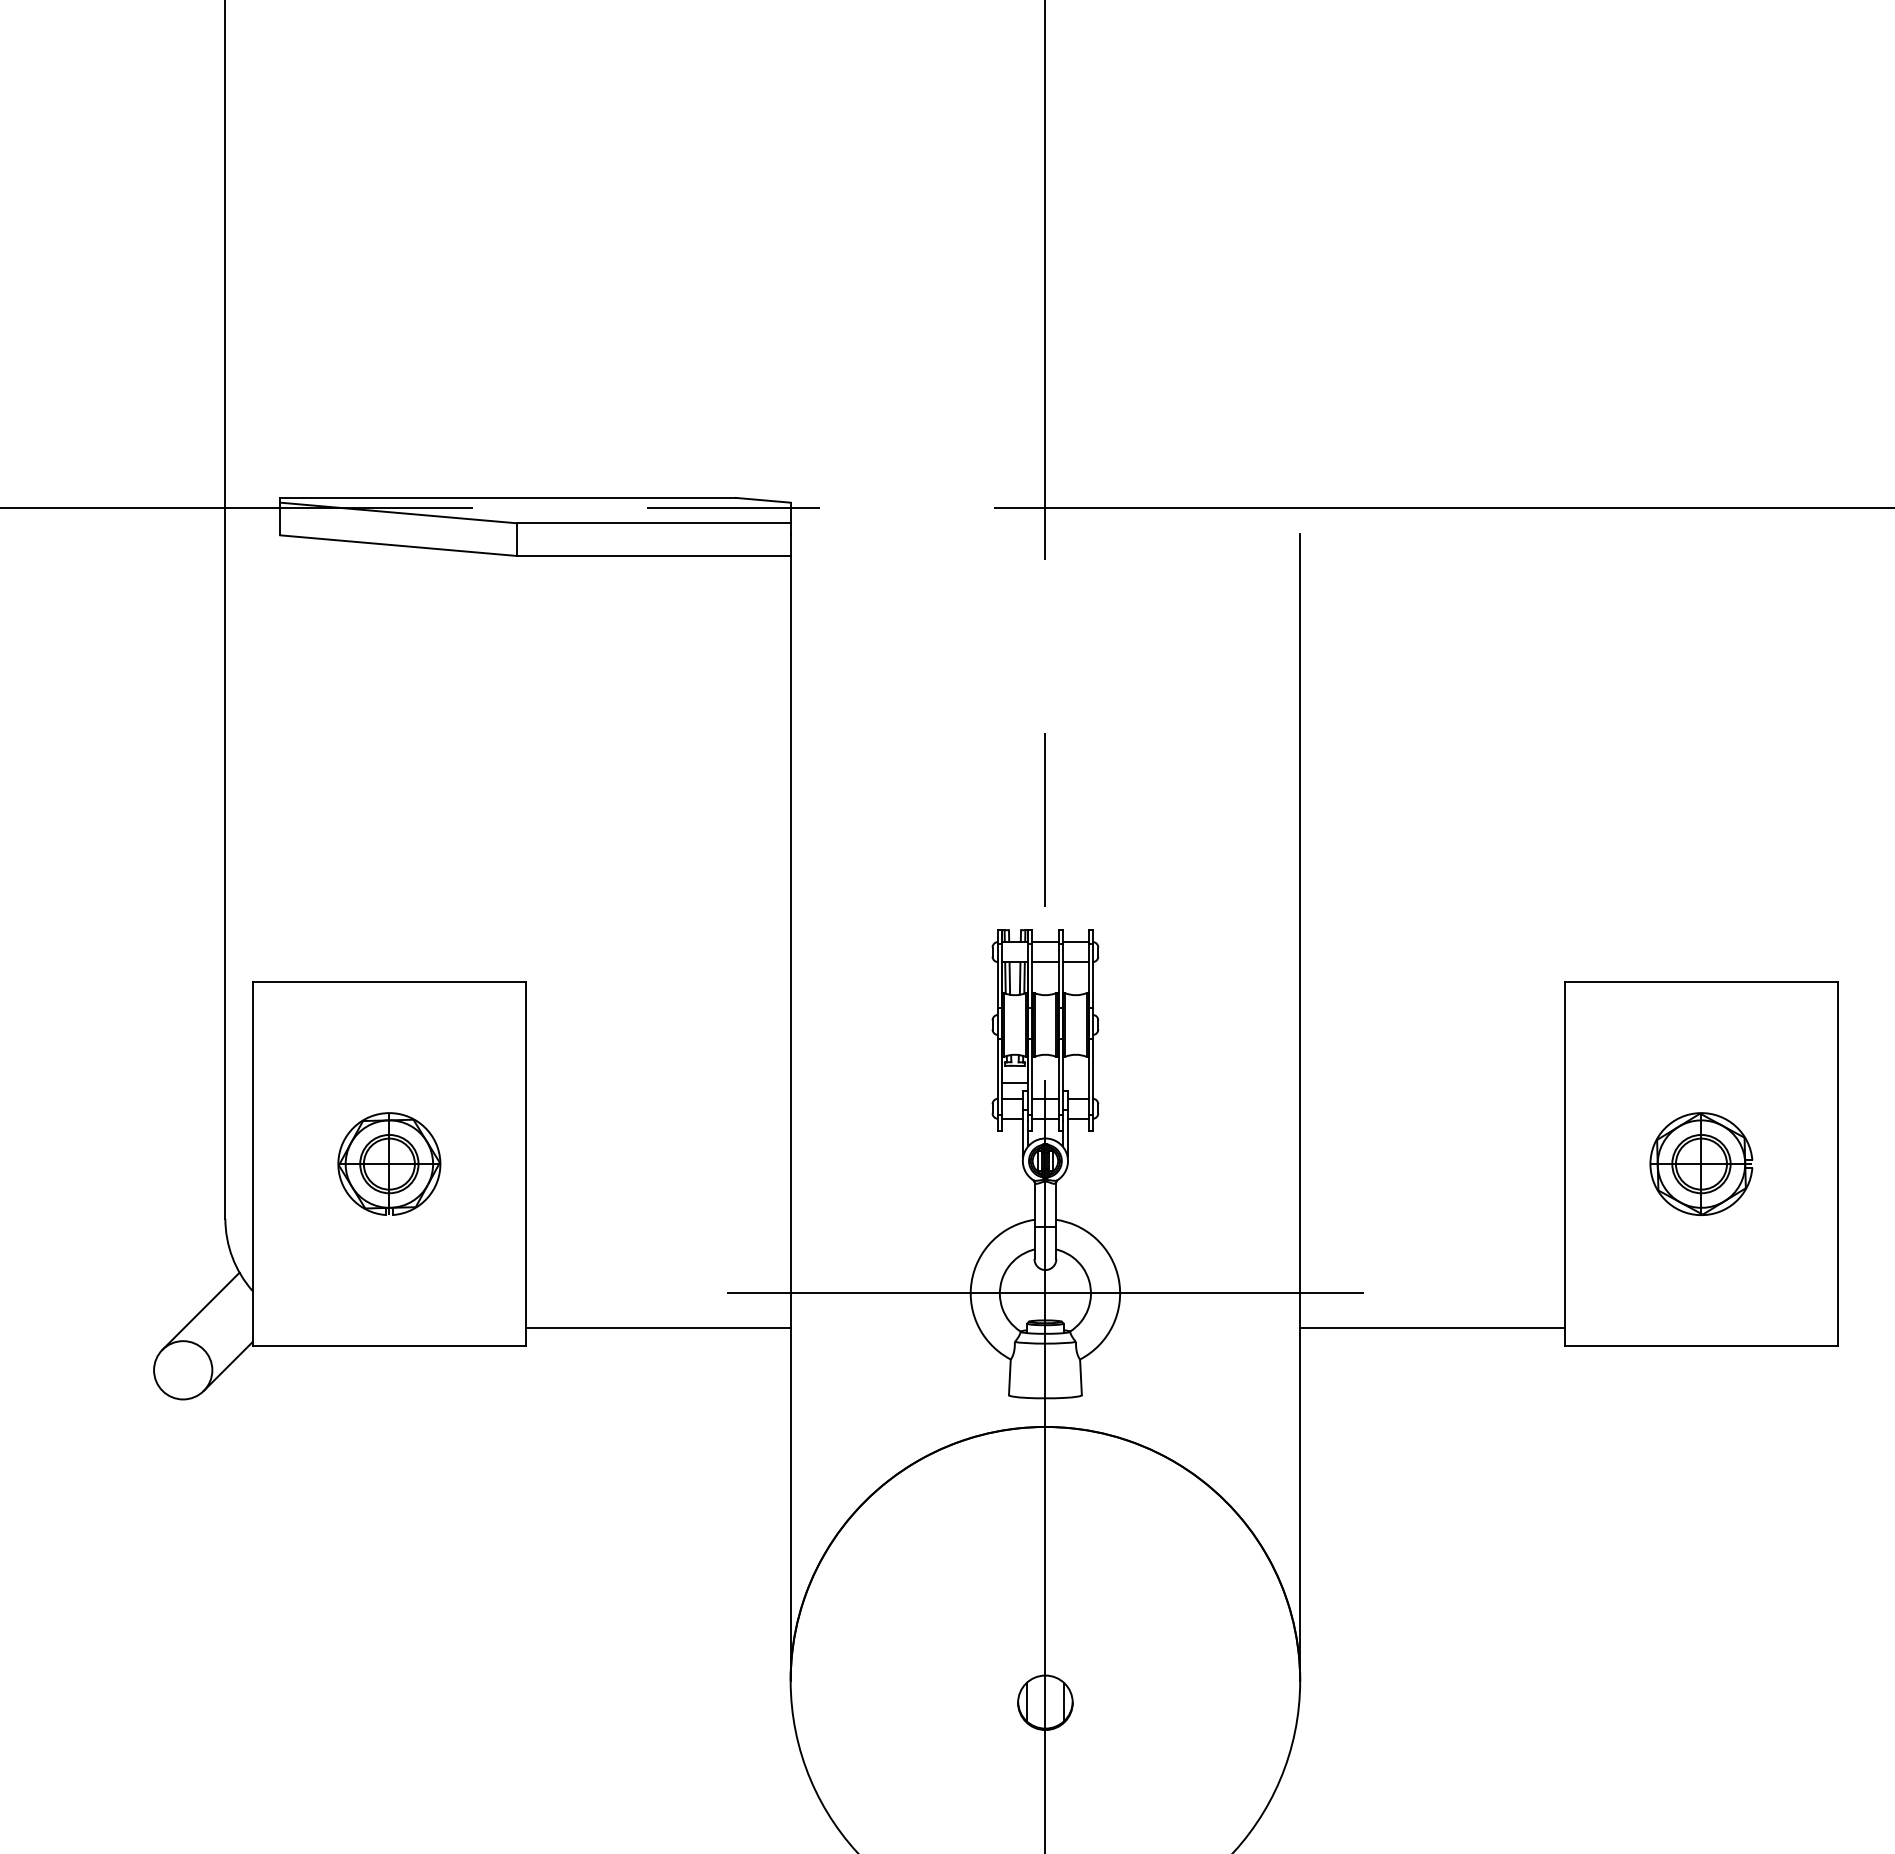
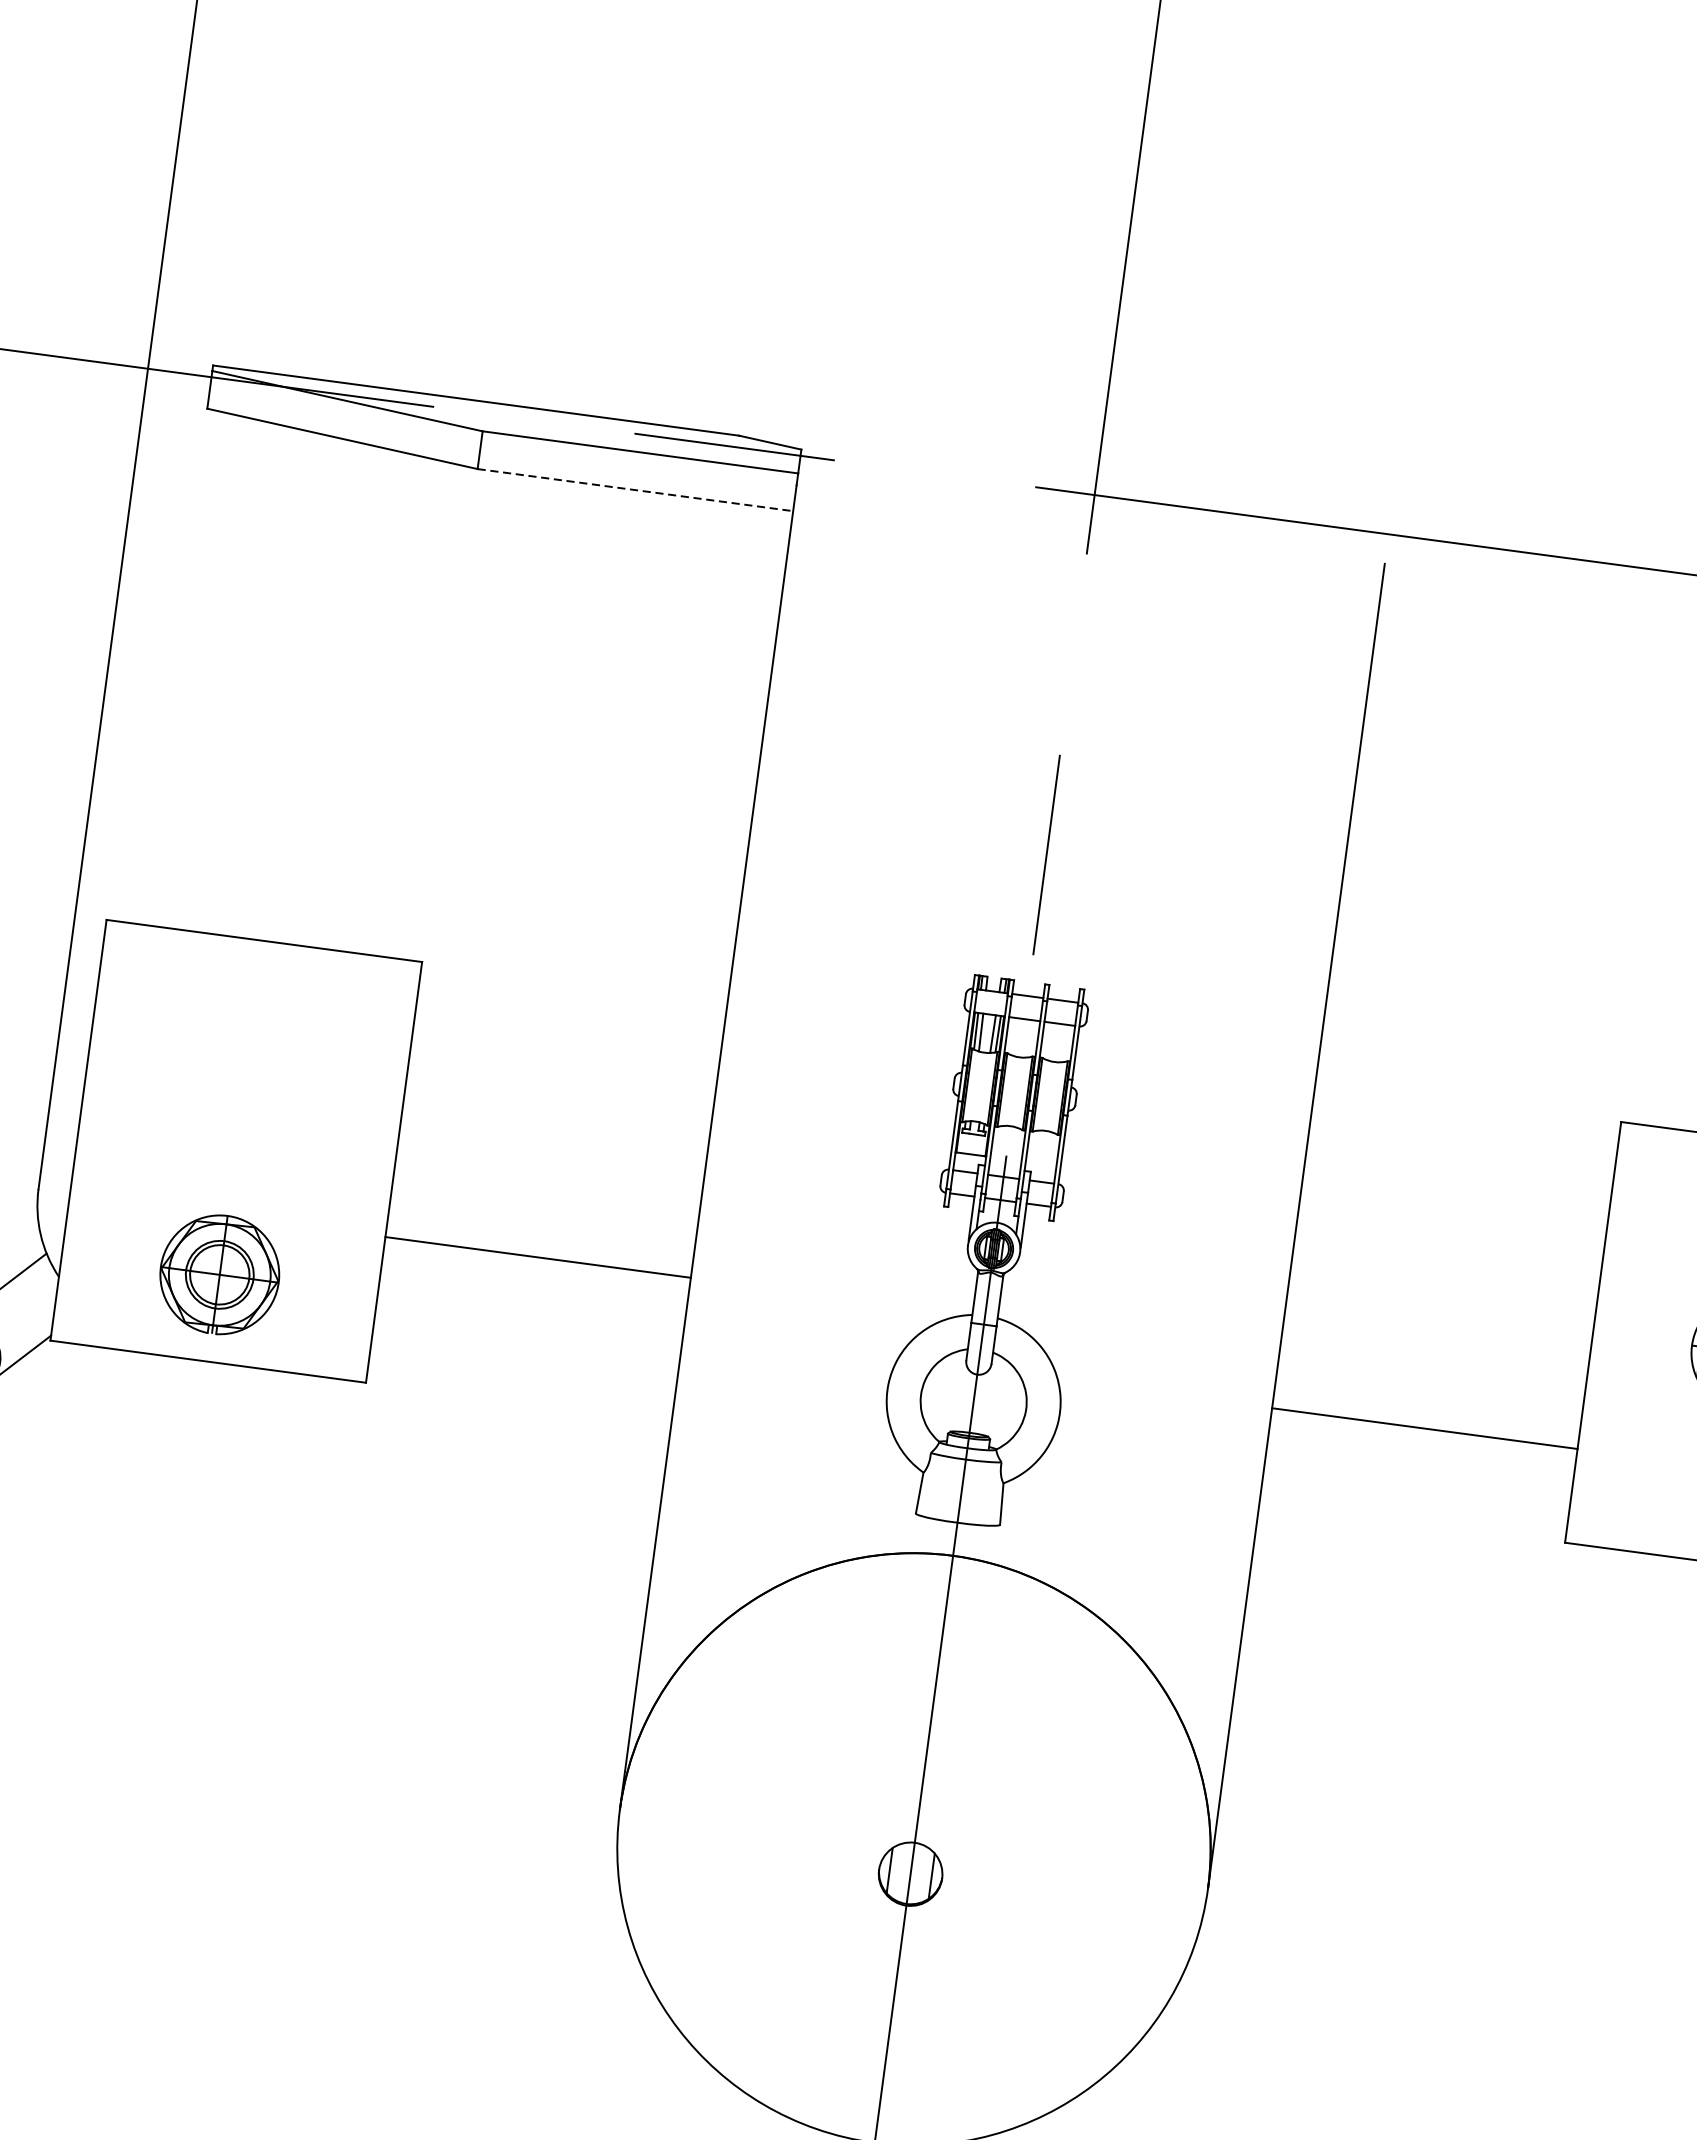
line: (653, 556) -> (634, 490), solid -> dashed
part: (389, 1163) -> (220, 1274), moved
line: (1045, 1293) -> (973, 1401), removed
line: (658, 1328) -> (538, 1257), moved
line: (1432, 1328) -> (1424, 1429), moved

